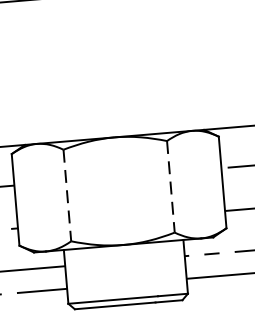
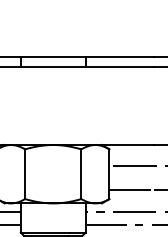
line: (171, 187) -> (81, 174), dashed -> solid
line: (68, 195) -> (25, 174), dashed -> solid

